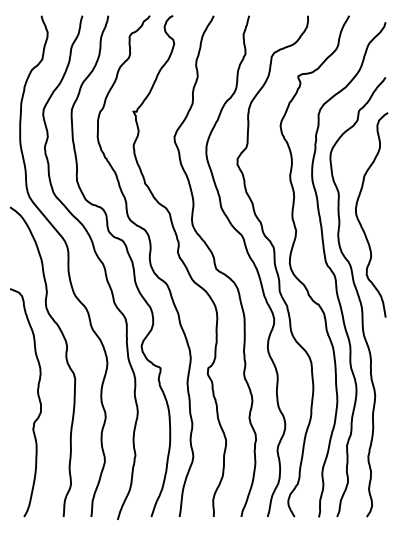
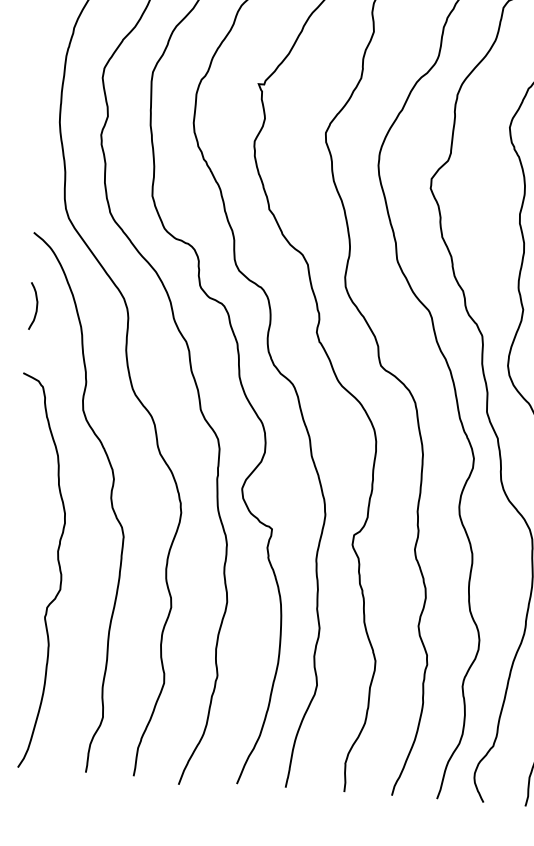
curve: (14, 249) -> (35, 305), added

